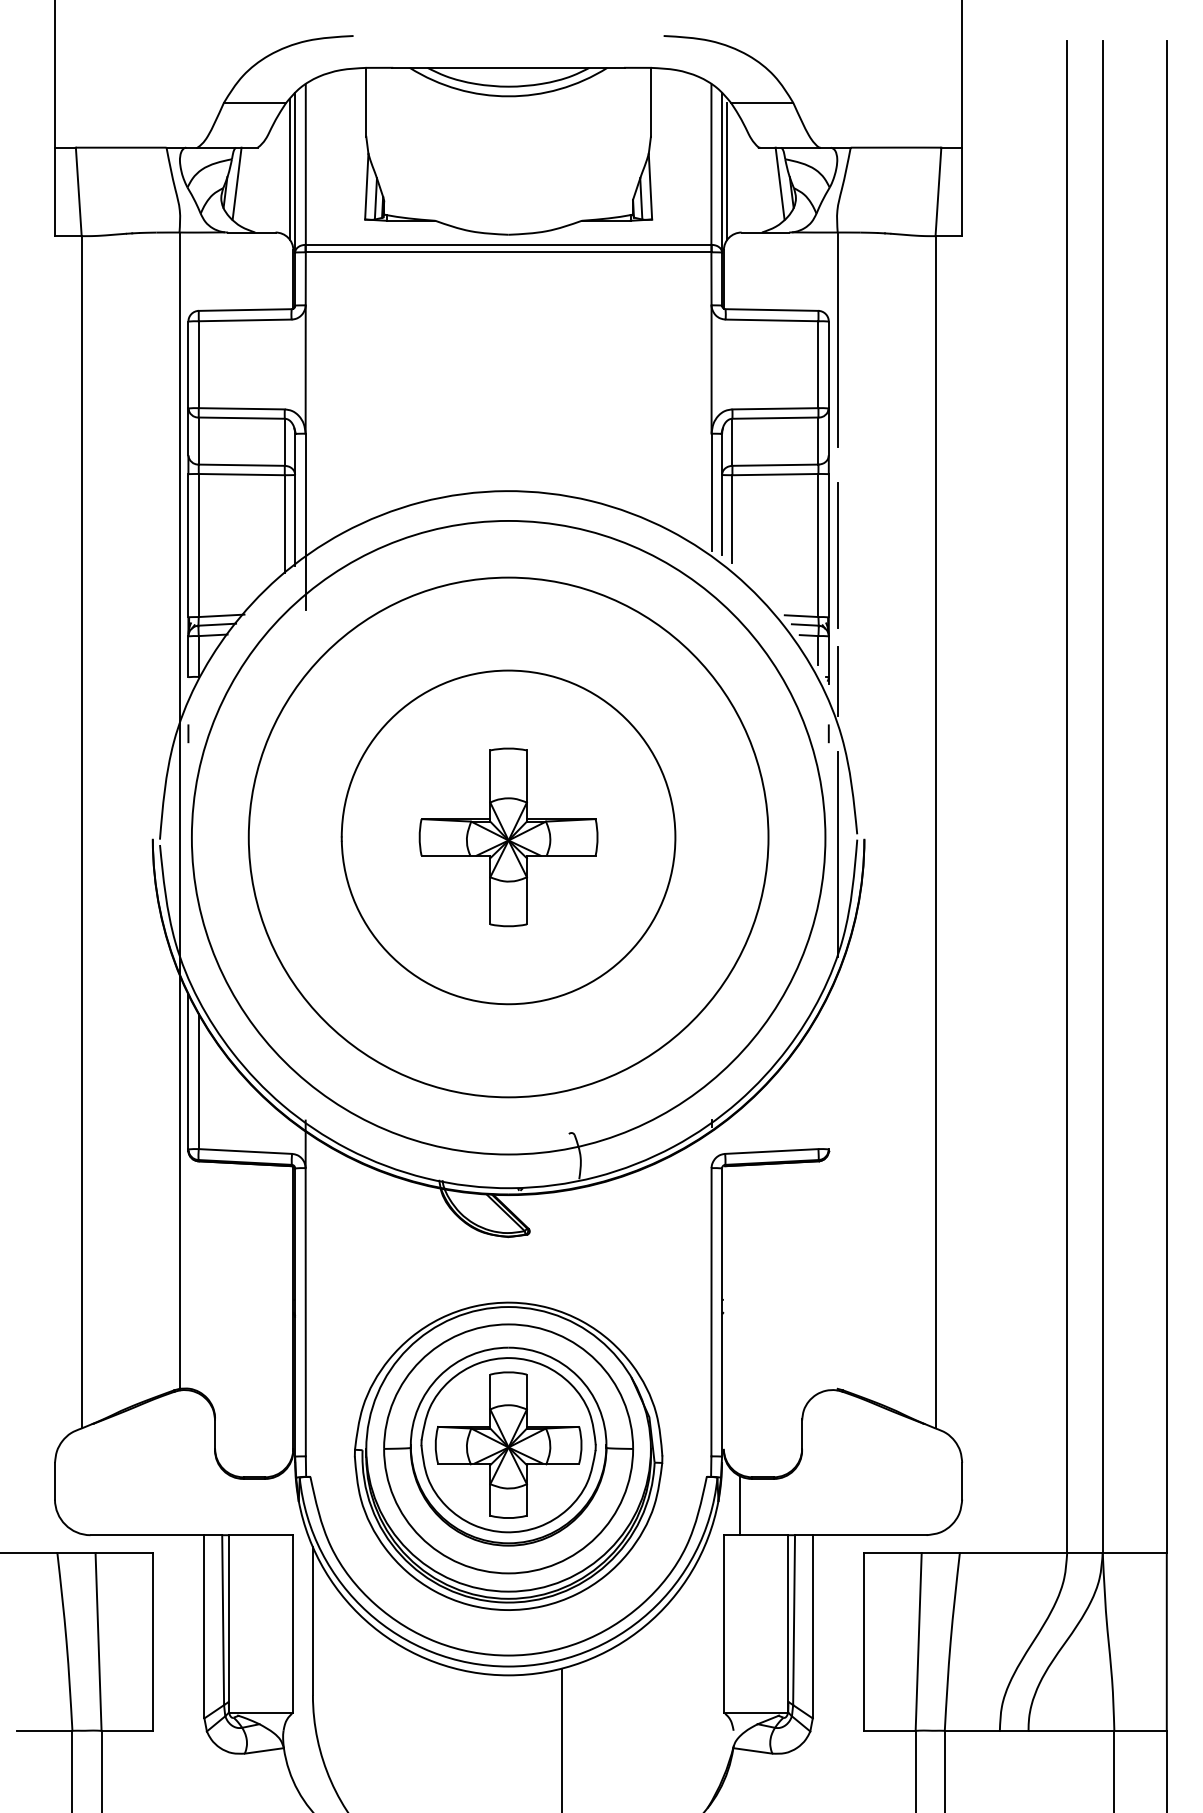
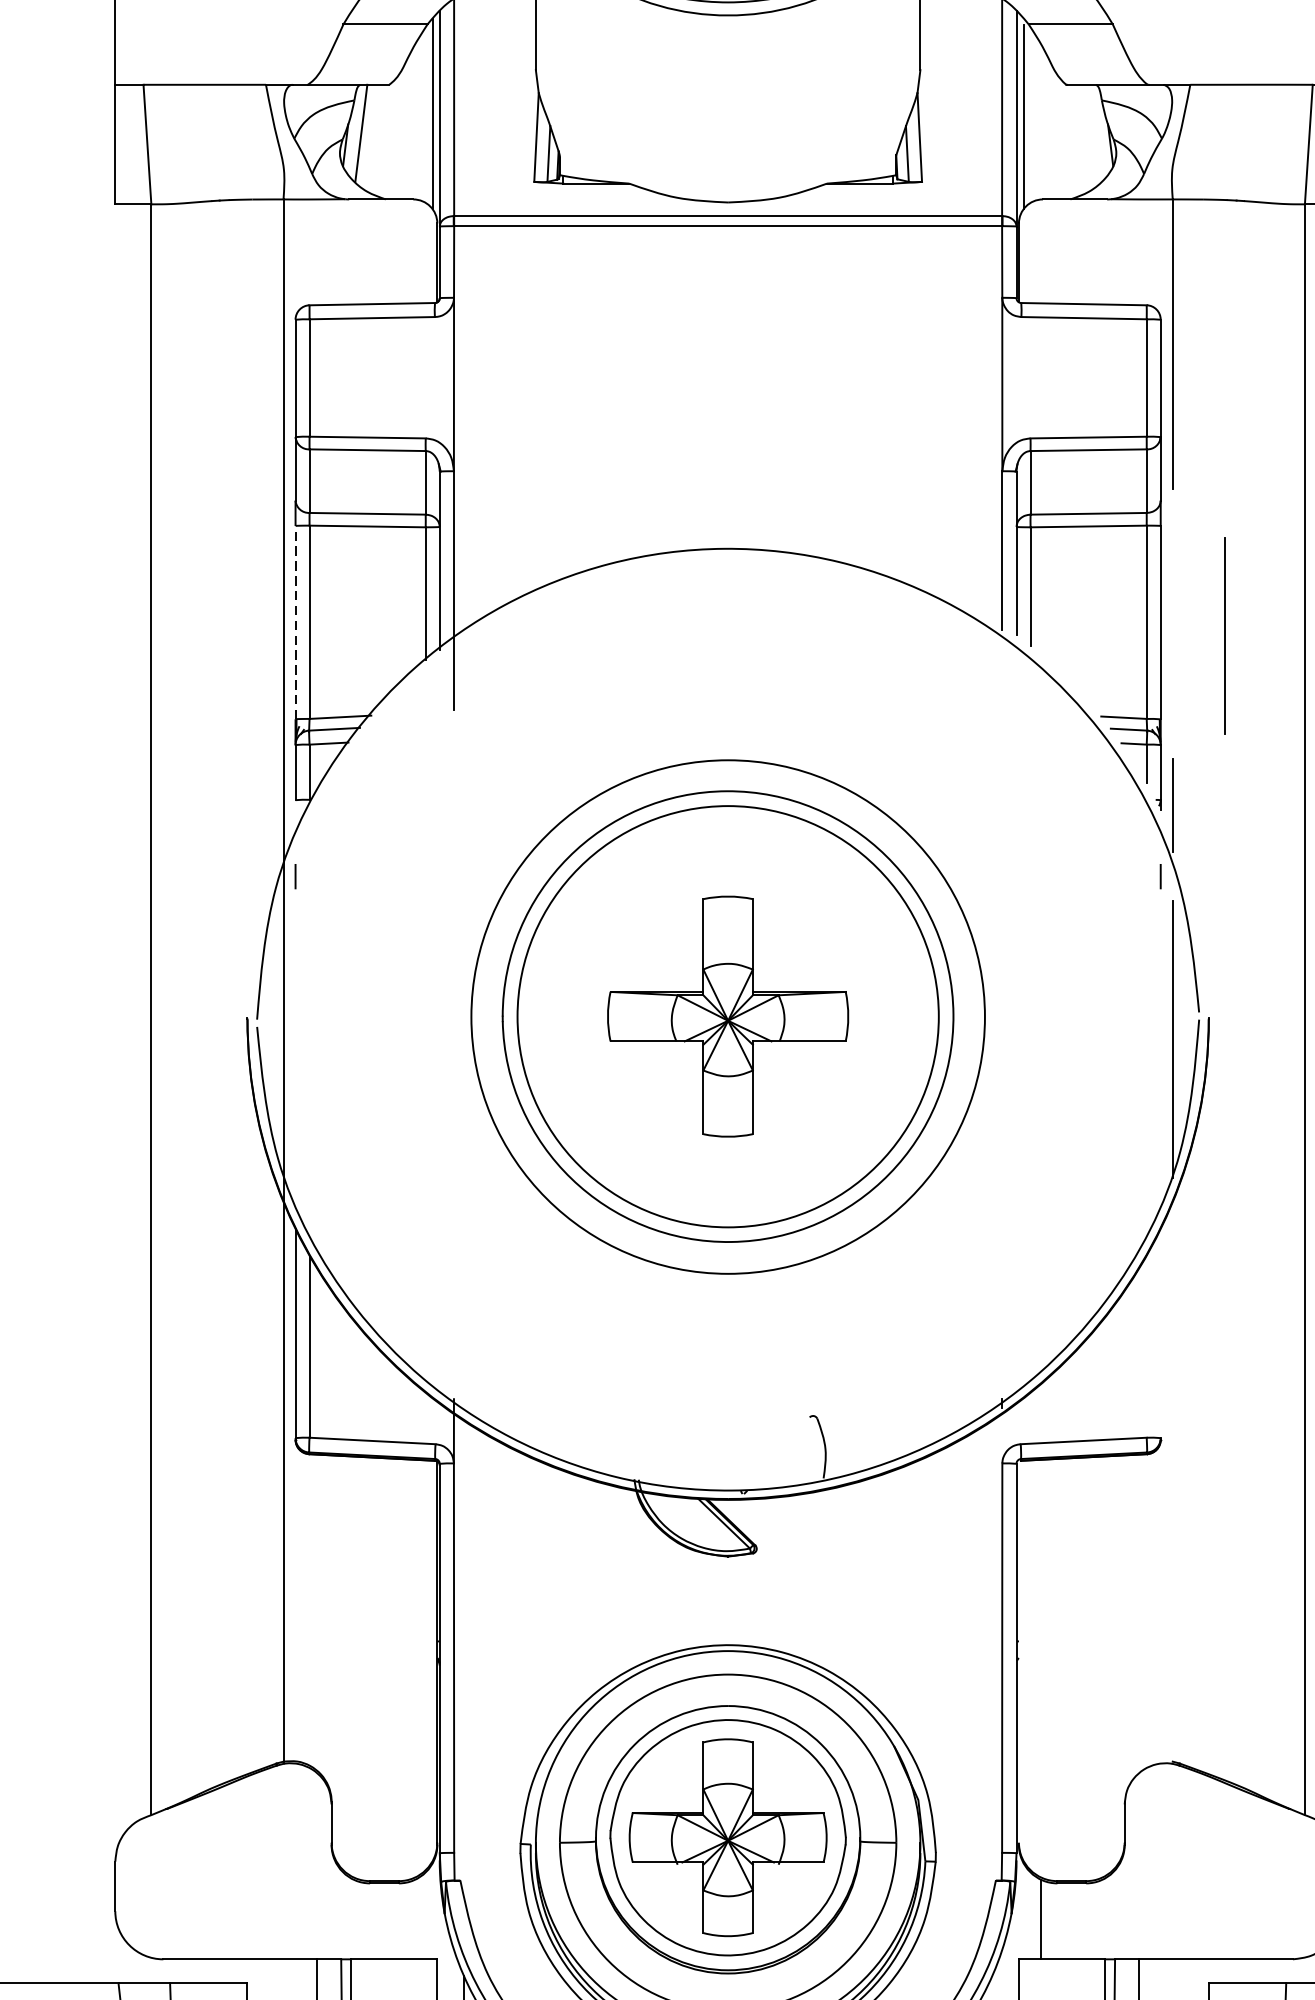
line: (779, 183) -> (1094, 133), removed
line: (188, 545) -> (295, 622), solid -> dashed
line: (837, 555) -> (1225, 635), moved
circle: (508, 837) -> (727, 1016), size x0.6
circle: (508, 837) -> (727, 1016), size x0.6

